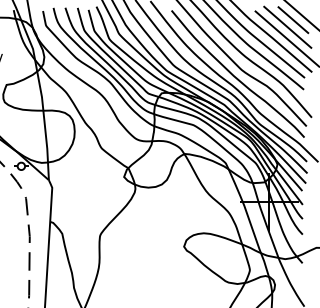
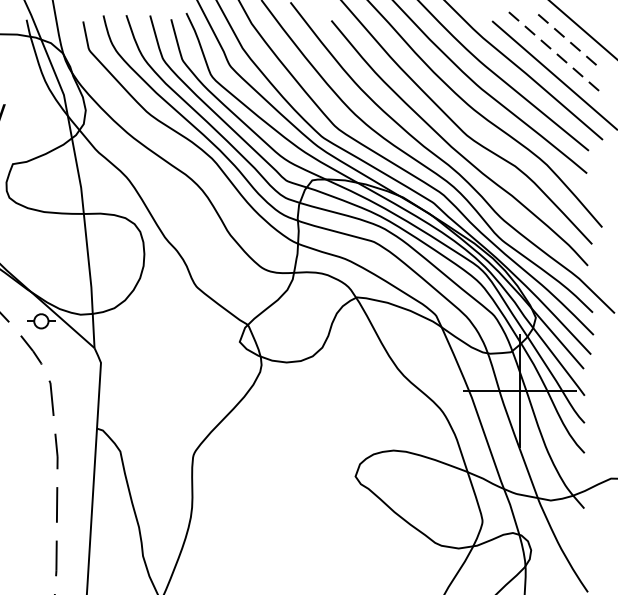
line: (293, 20) -> (566, 39), solid -> dashed
line: (288, 27) -> (557, 53), solid -> dashed

